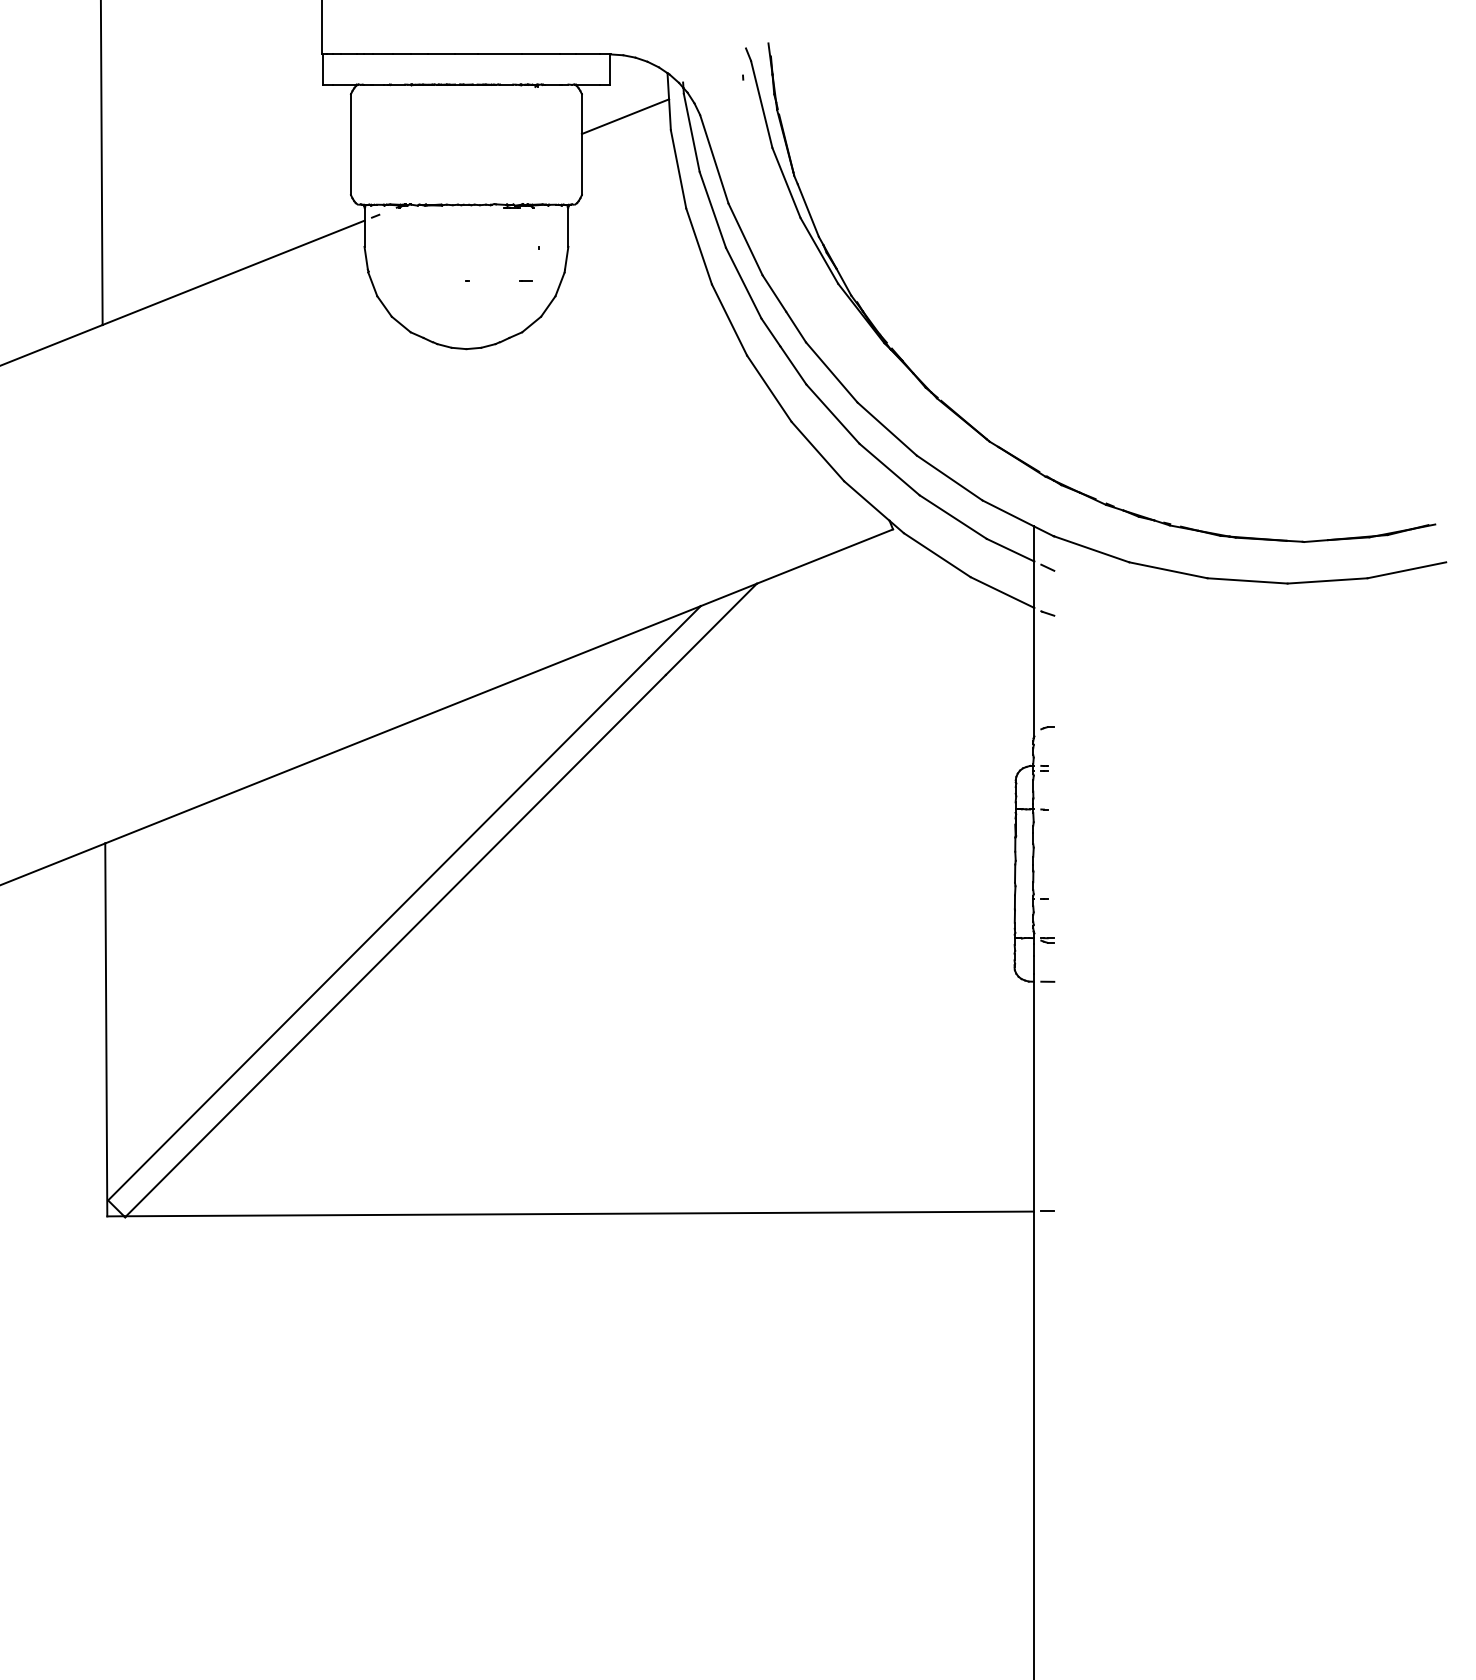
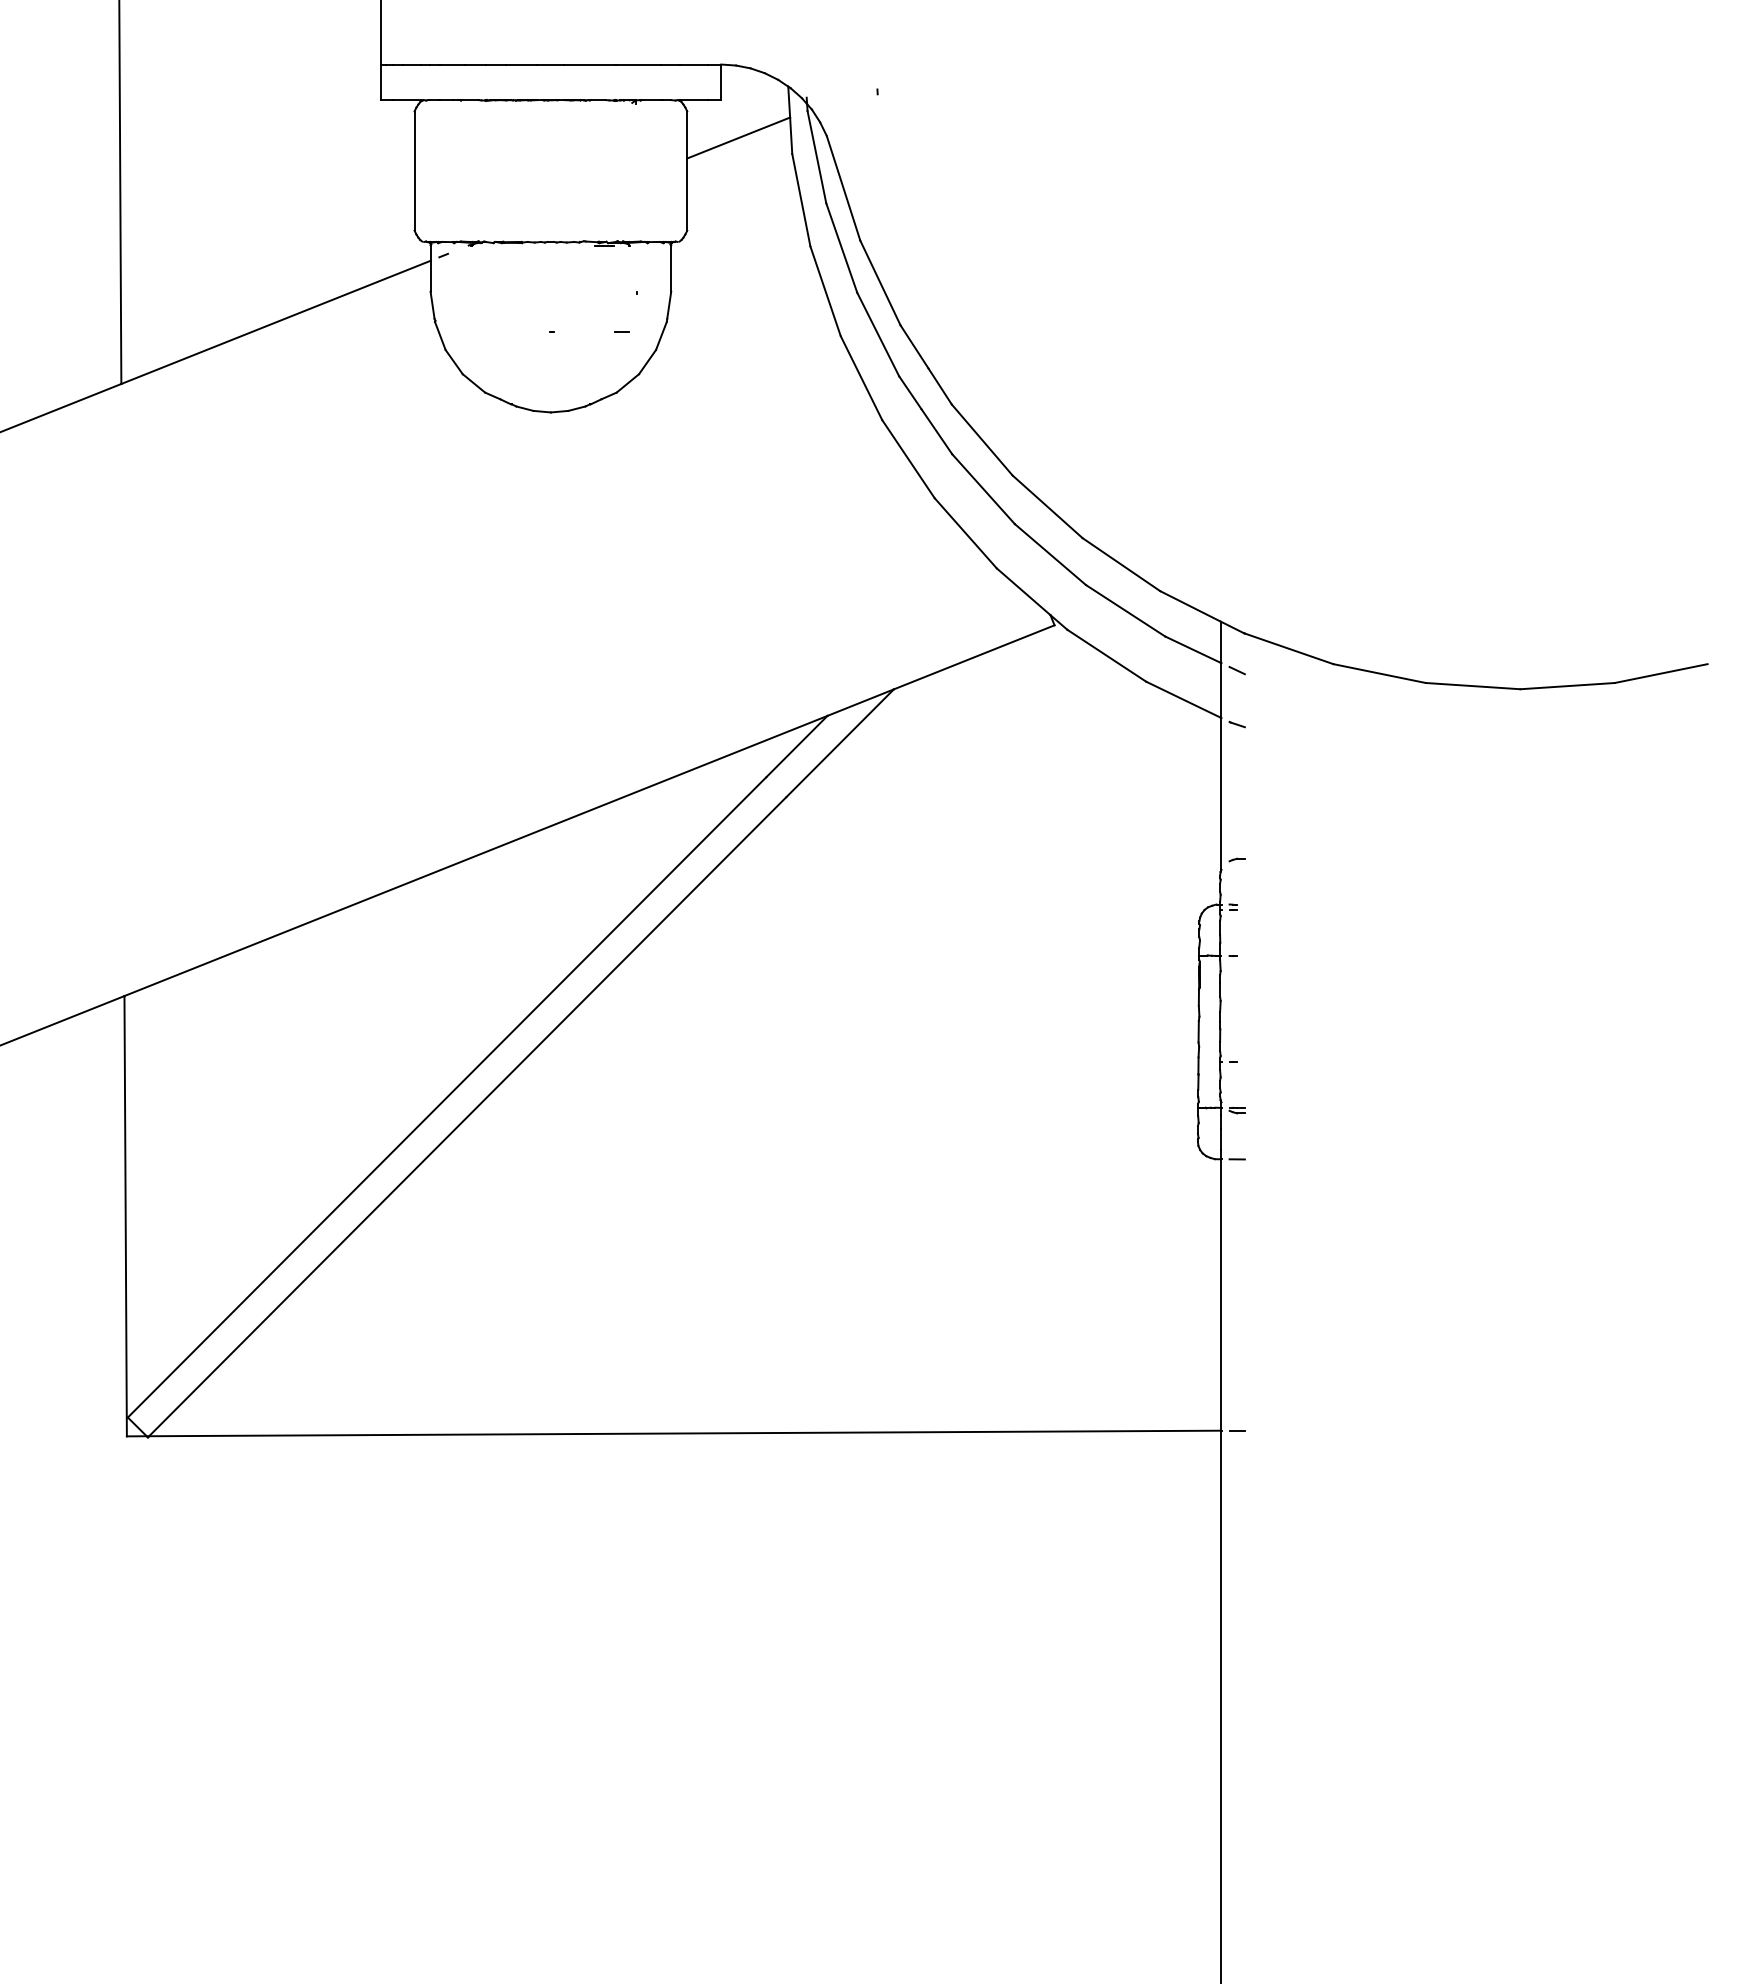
part: (976, 428) -> (1152, 506), removed

